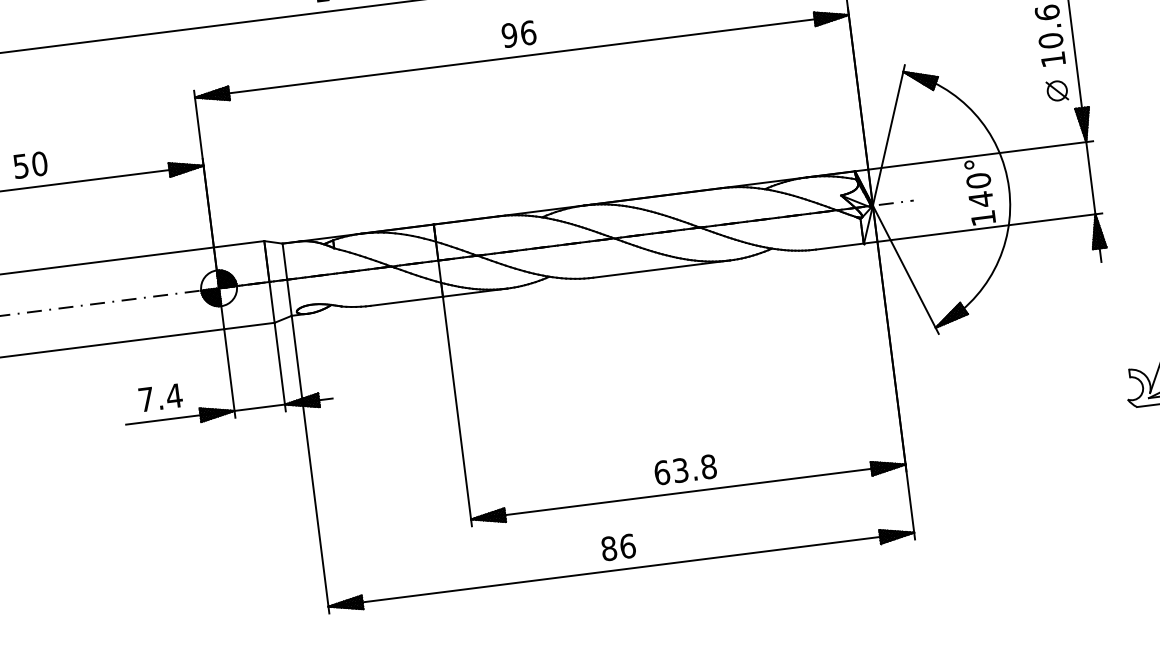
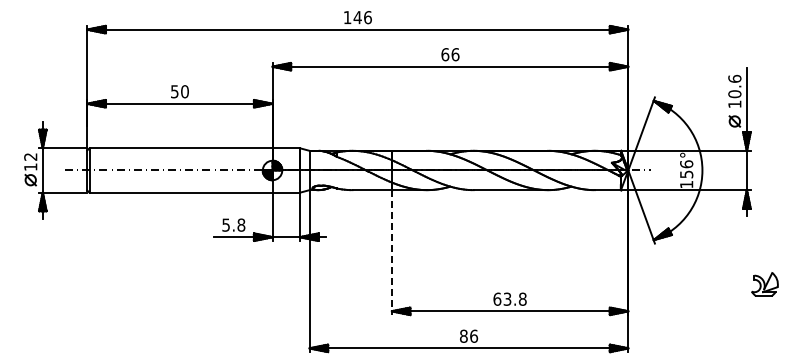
text: (509, 35) -> (445, 54), 96 -> 66
text: (979, 190) -> (686, 169), 140° -> 156°
text: (159, 396) -> (233, 224), 7.4 -> 5.8
line: (456, 413) -> (391, 253), solid -> dashed

